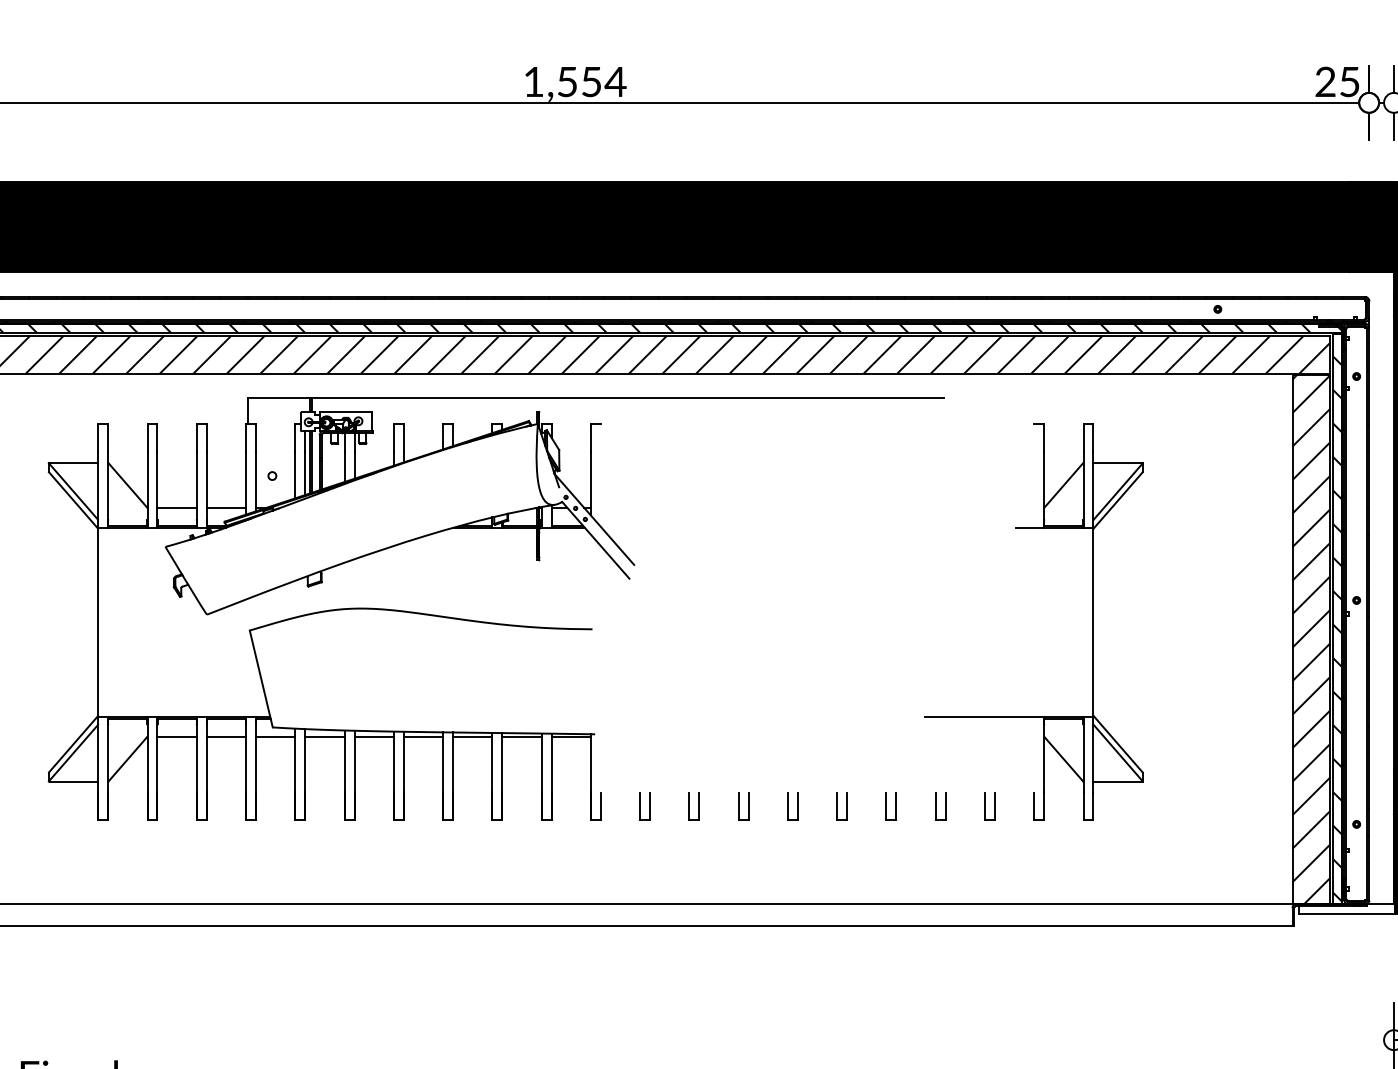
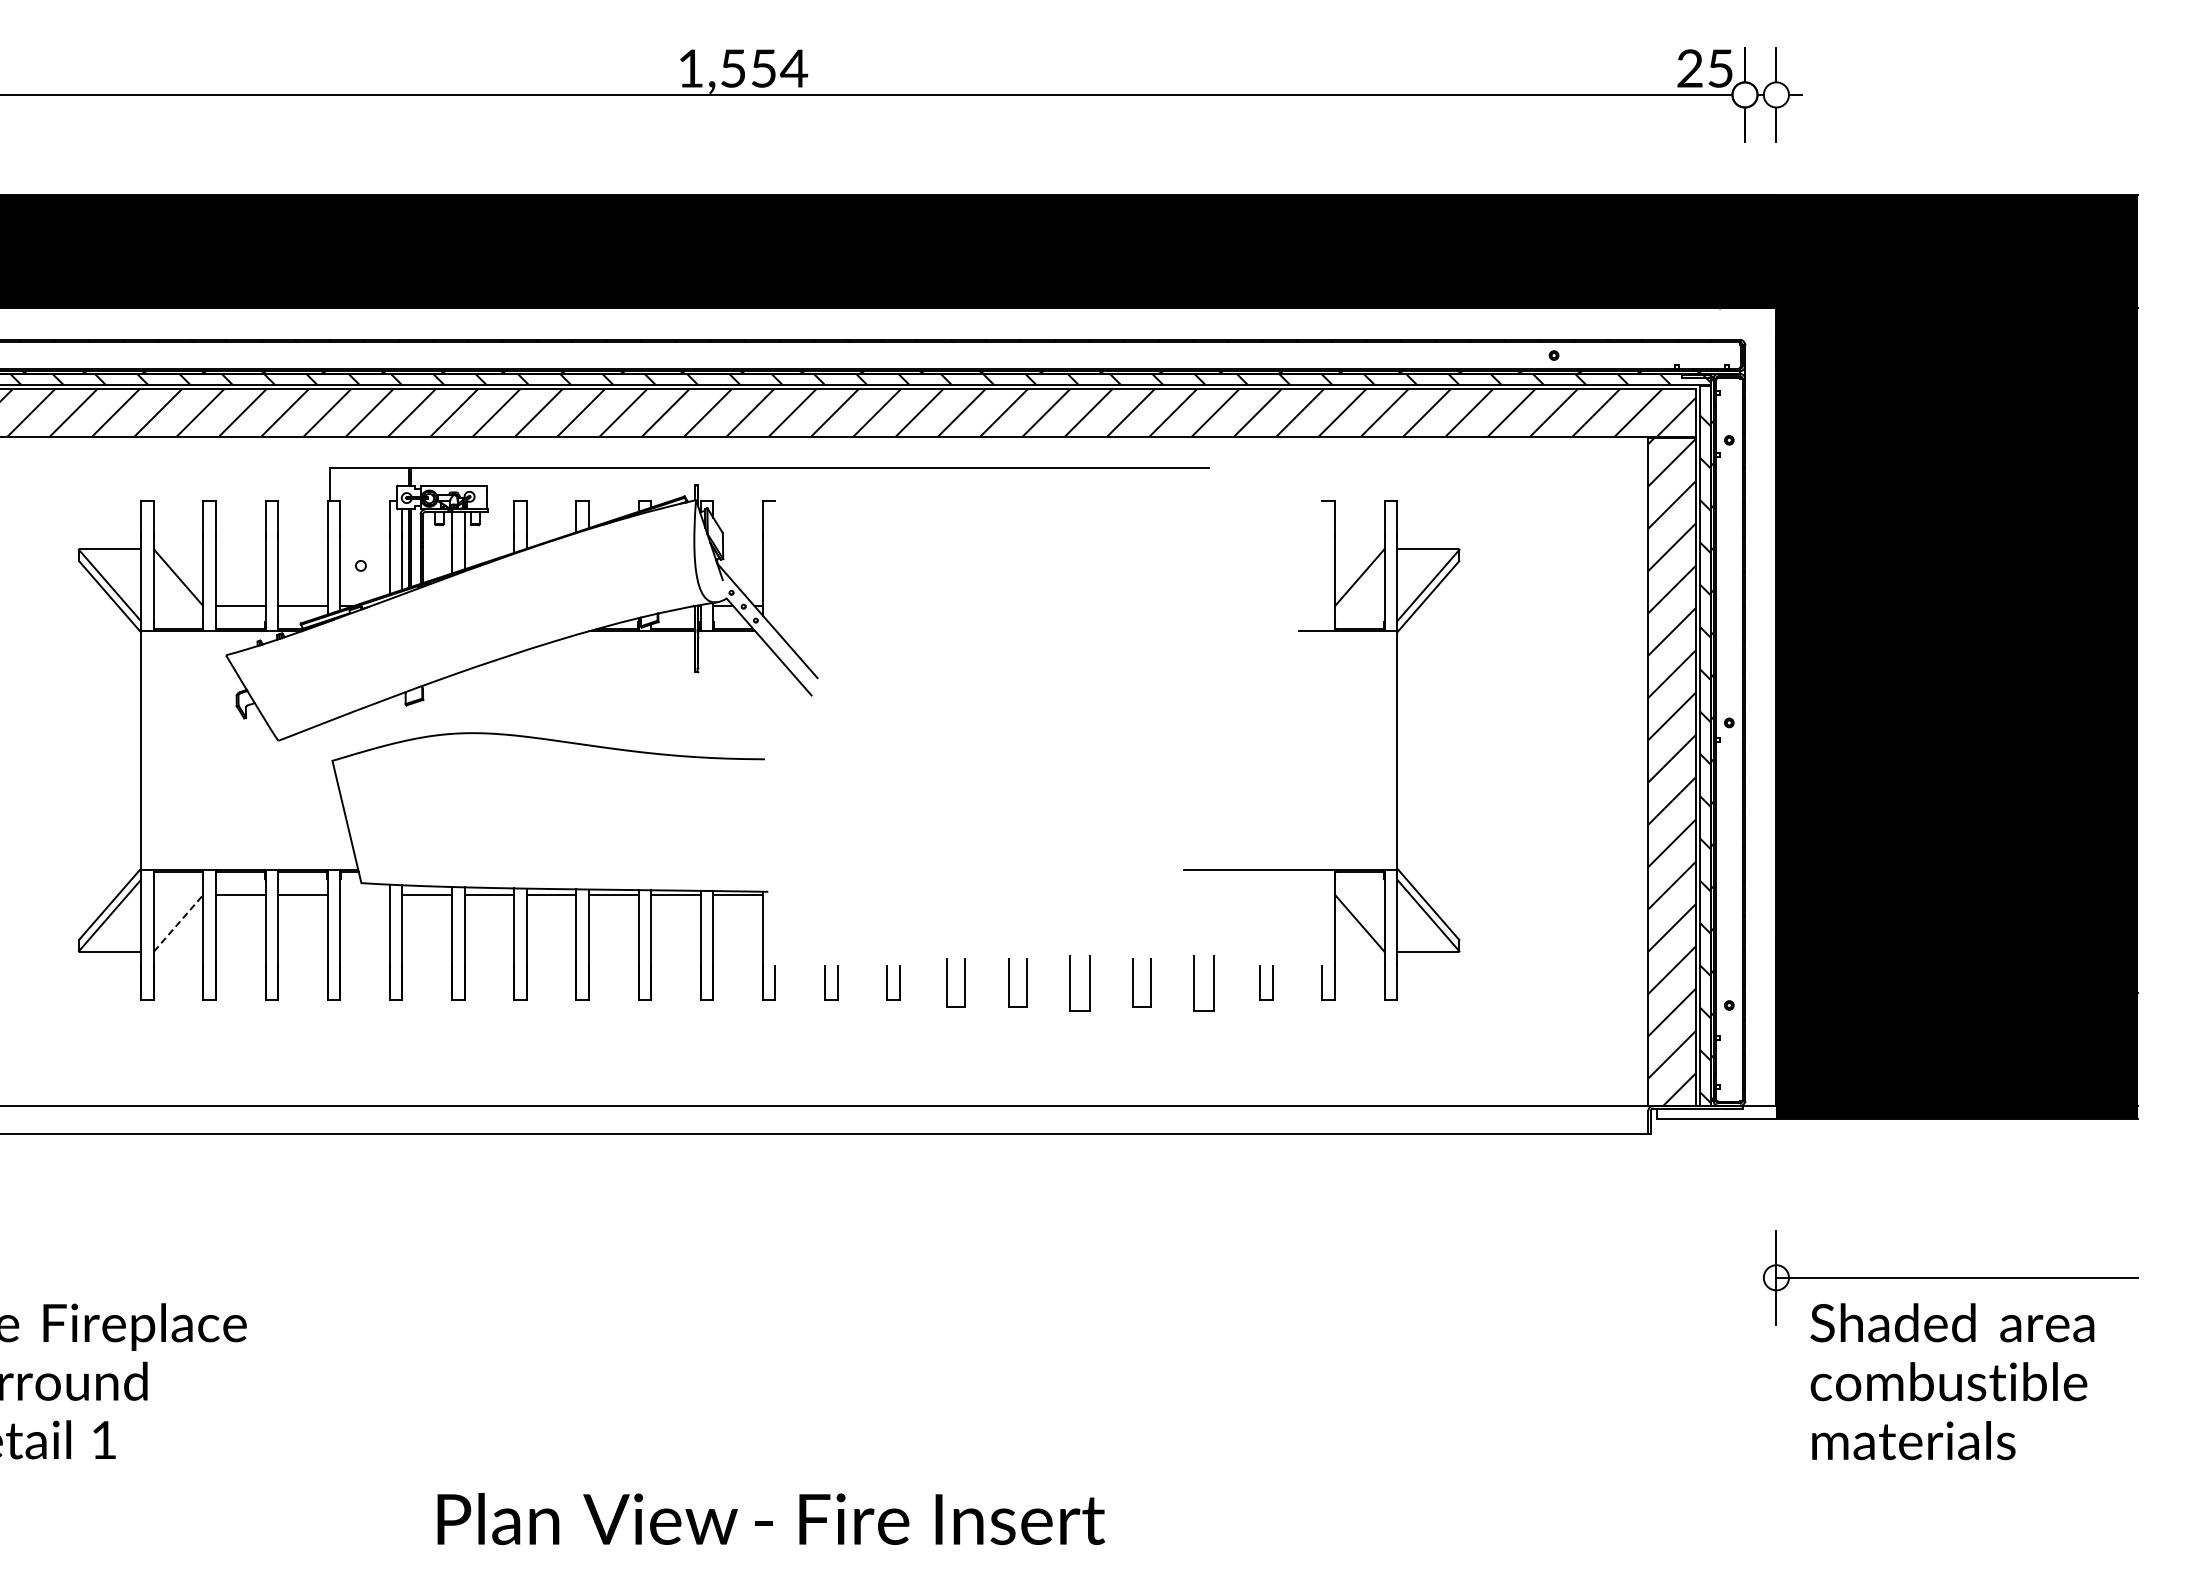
line: (275, 736) -> (364, 894), removed
line: (127, 759) -> (178, 923), solid -> dashed
part: (743, 806) -> (955, 982), size x1.4
part: (792, 806) -> (1017, 982), size x1.4
part: (841, 806) -> (1079, 982), size x1.6
part: (890, 806) -> (1141, 982), size x1.4
part: (940, 806) -> (1204, 982), size x1.6

